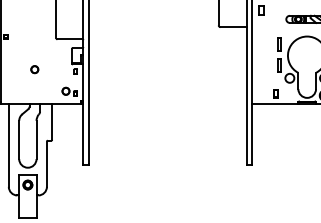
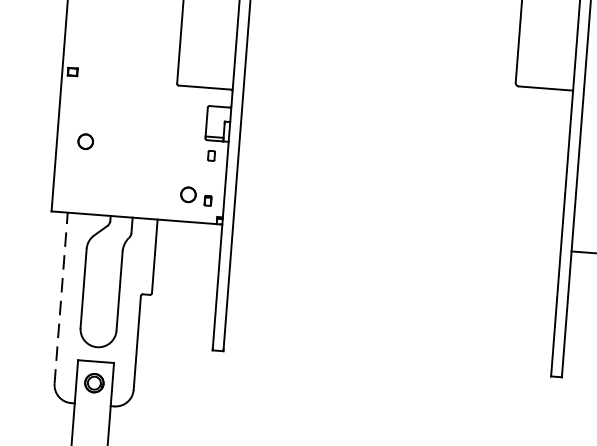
part: (34, 69) -> (85, 141), moved
line: (8, 145) -> (60, 298), solid -> dashed

